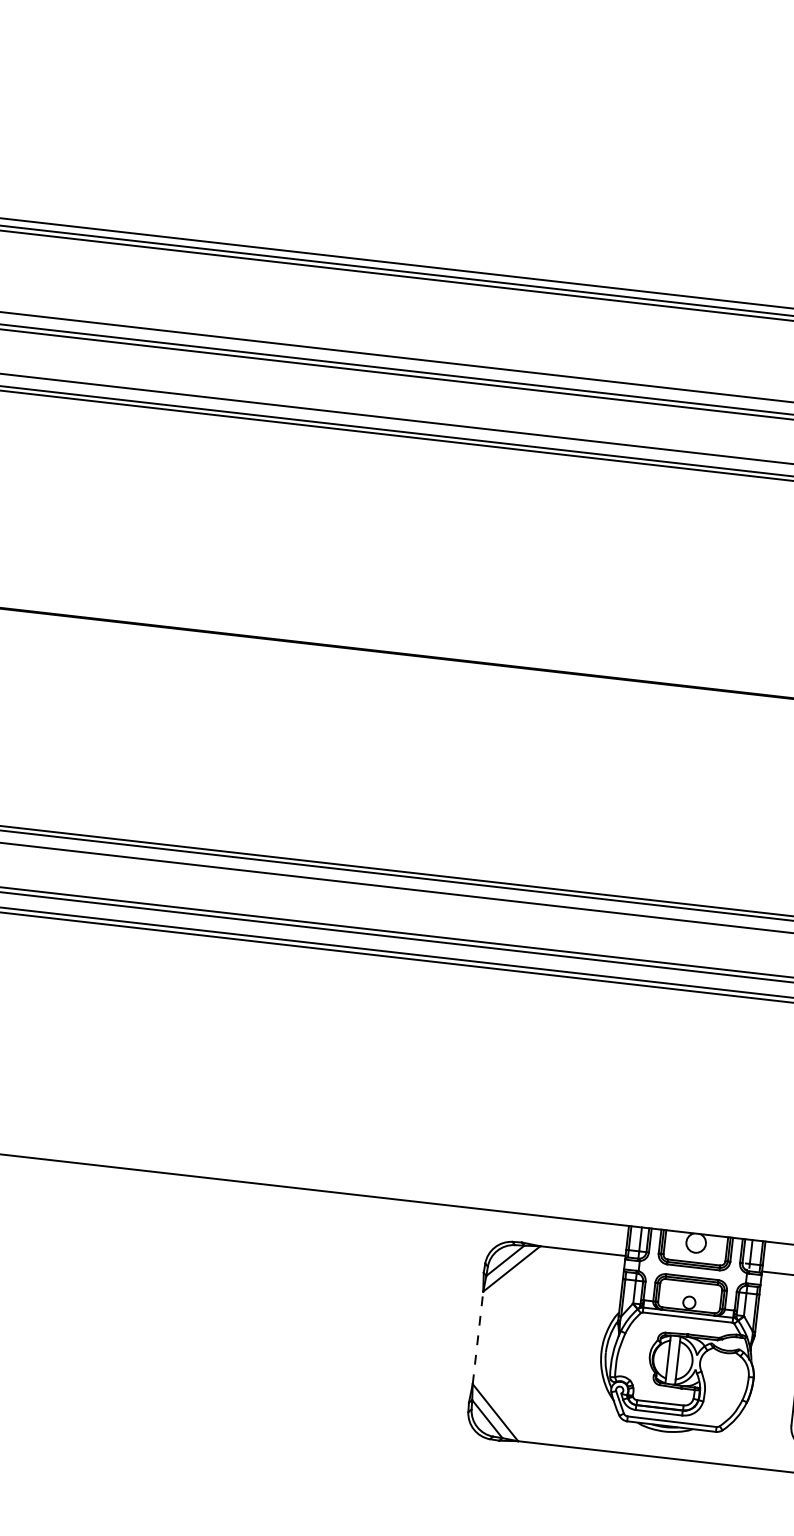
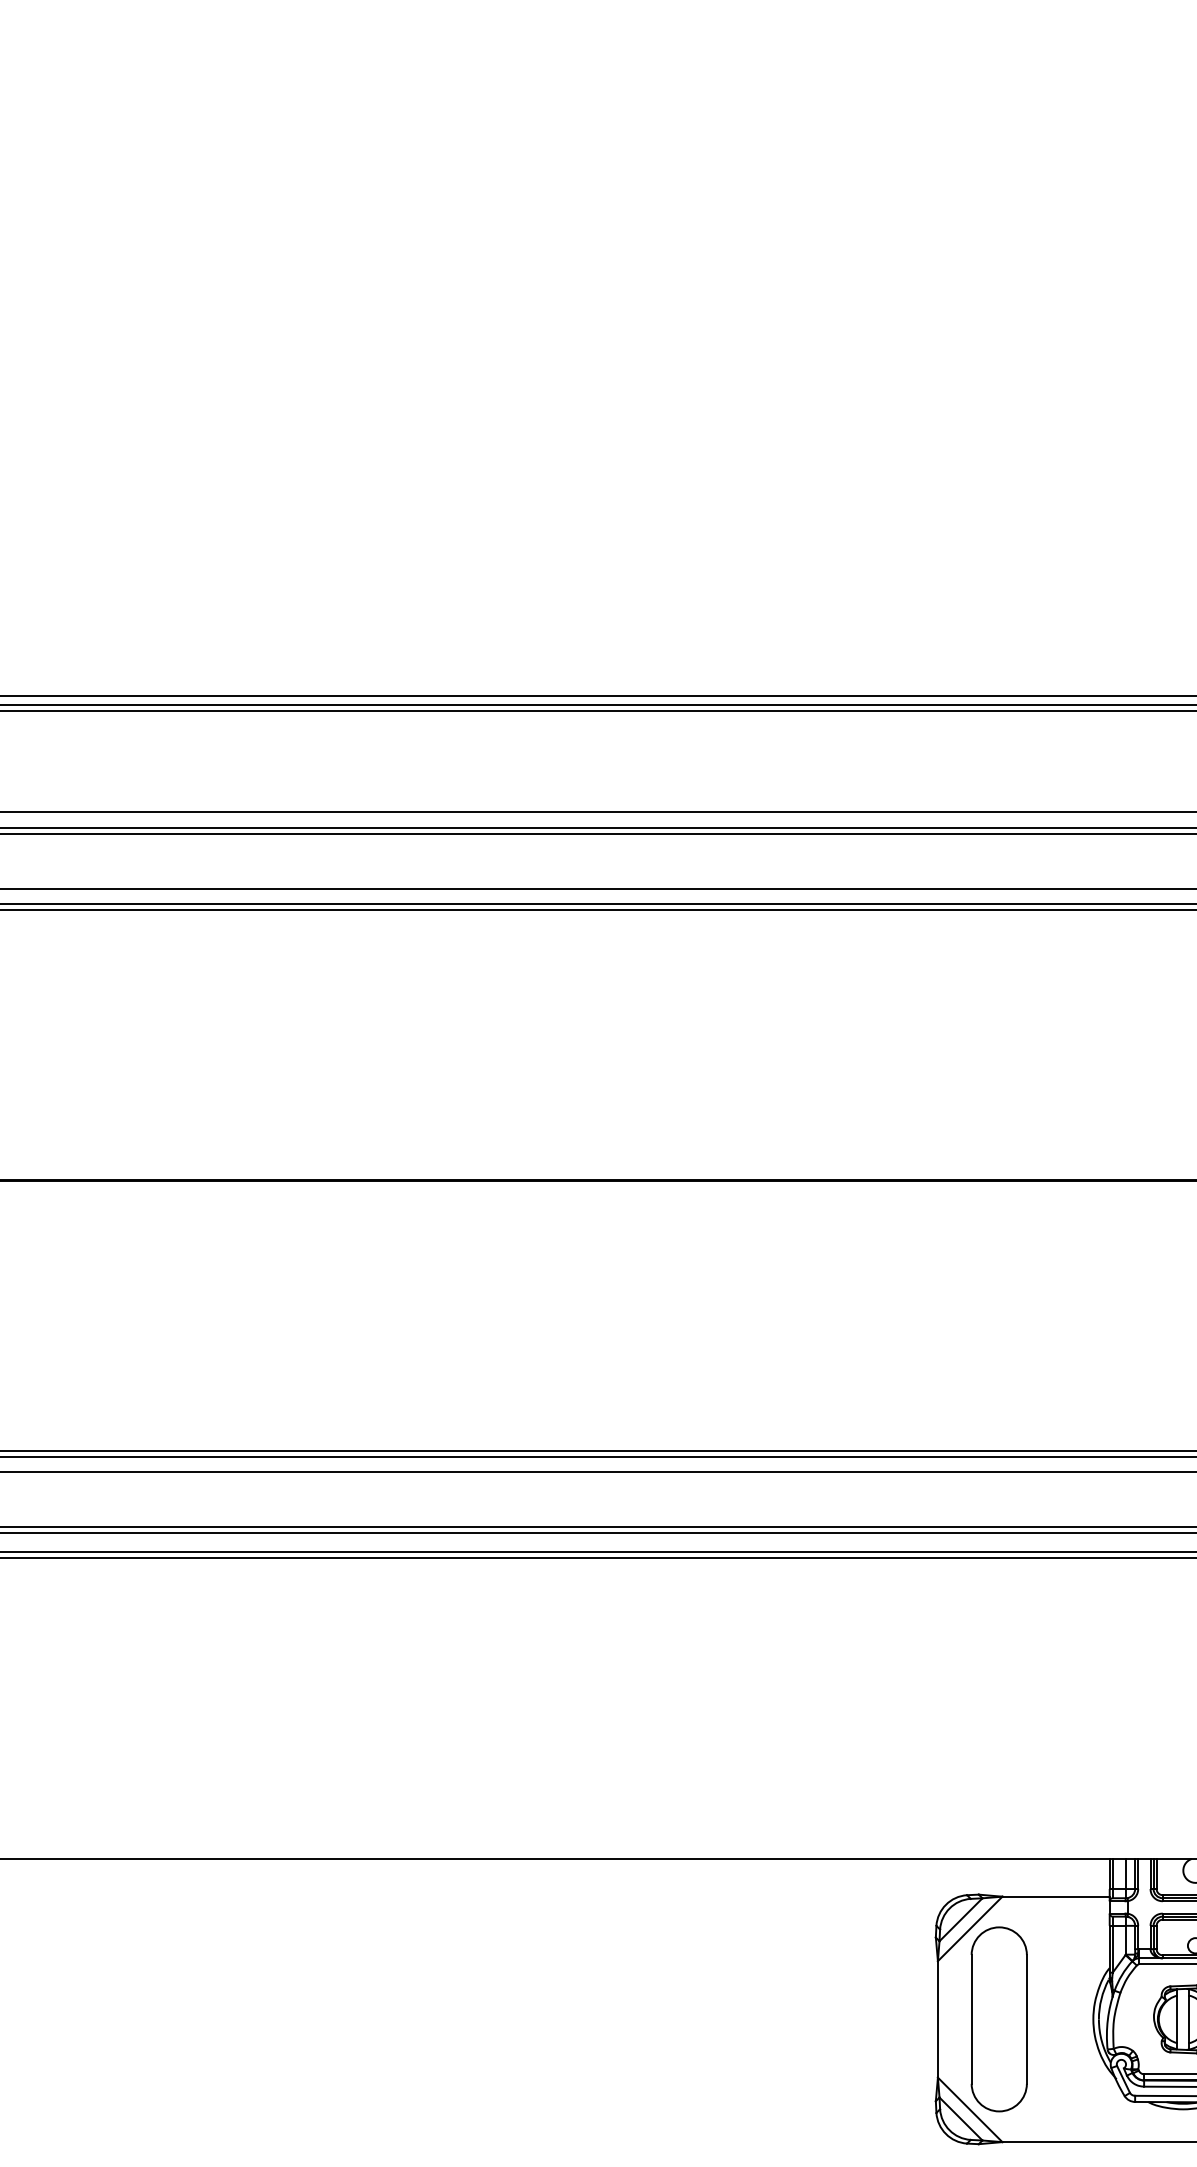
line: (477, 1337) -> (937, 2018), dashed -> solid
part: (526, 1343) -> (998, 2019), added

